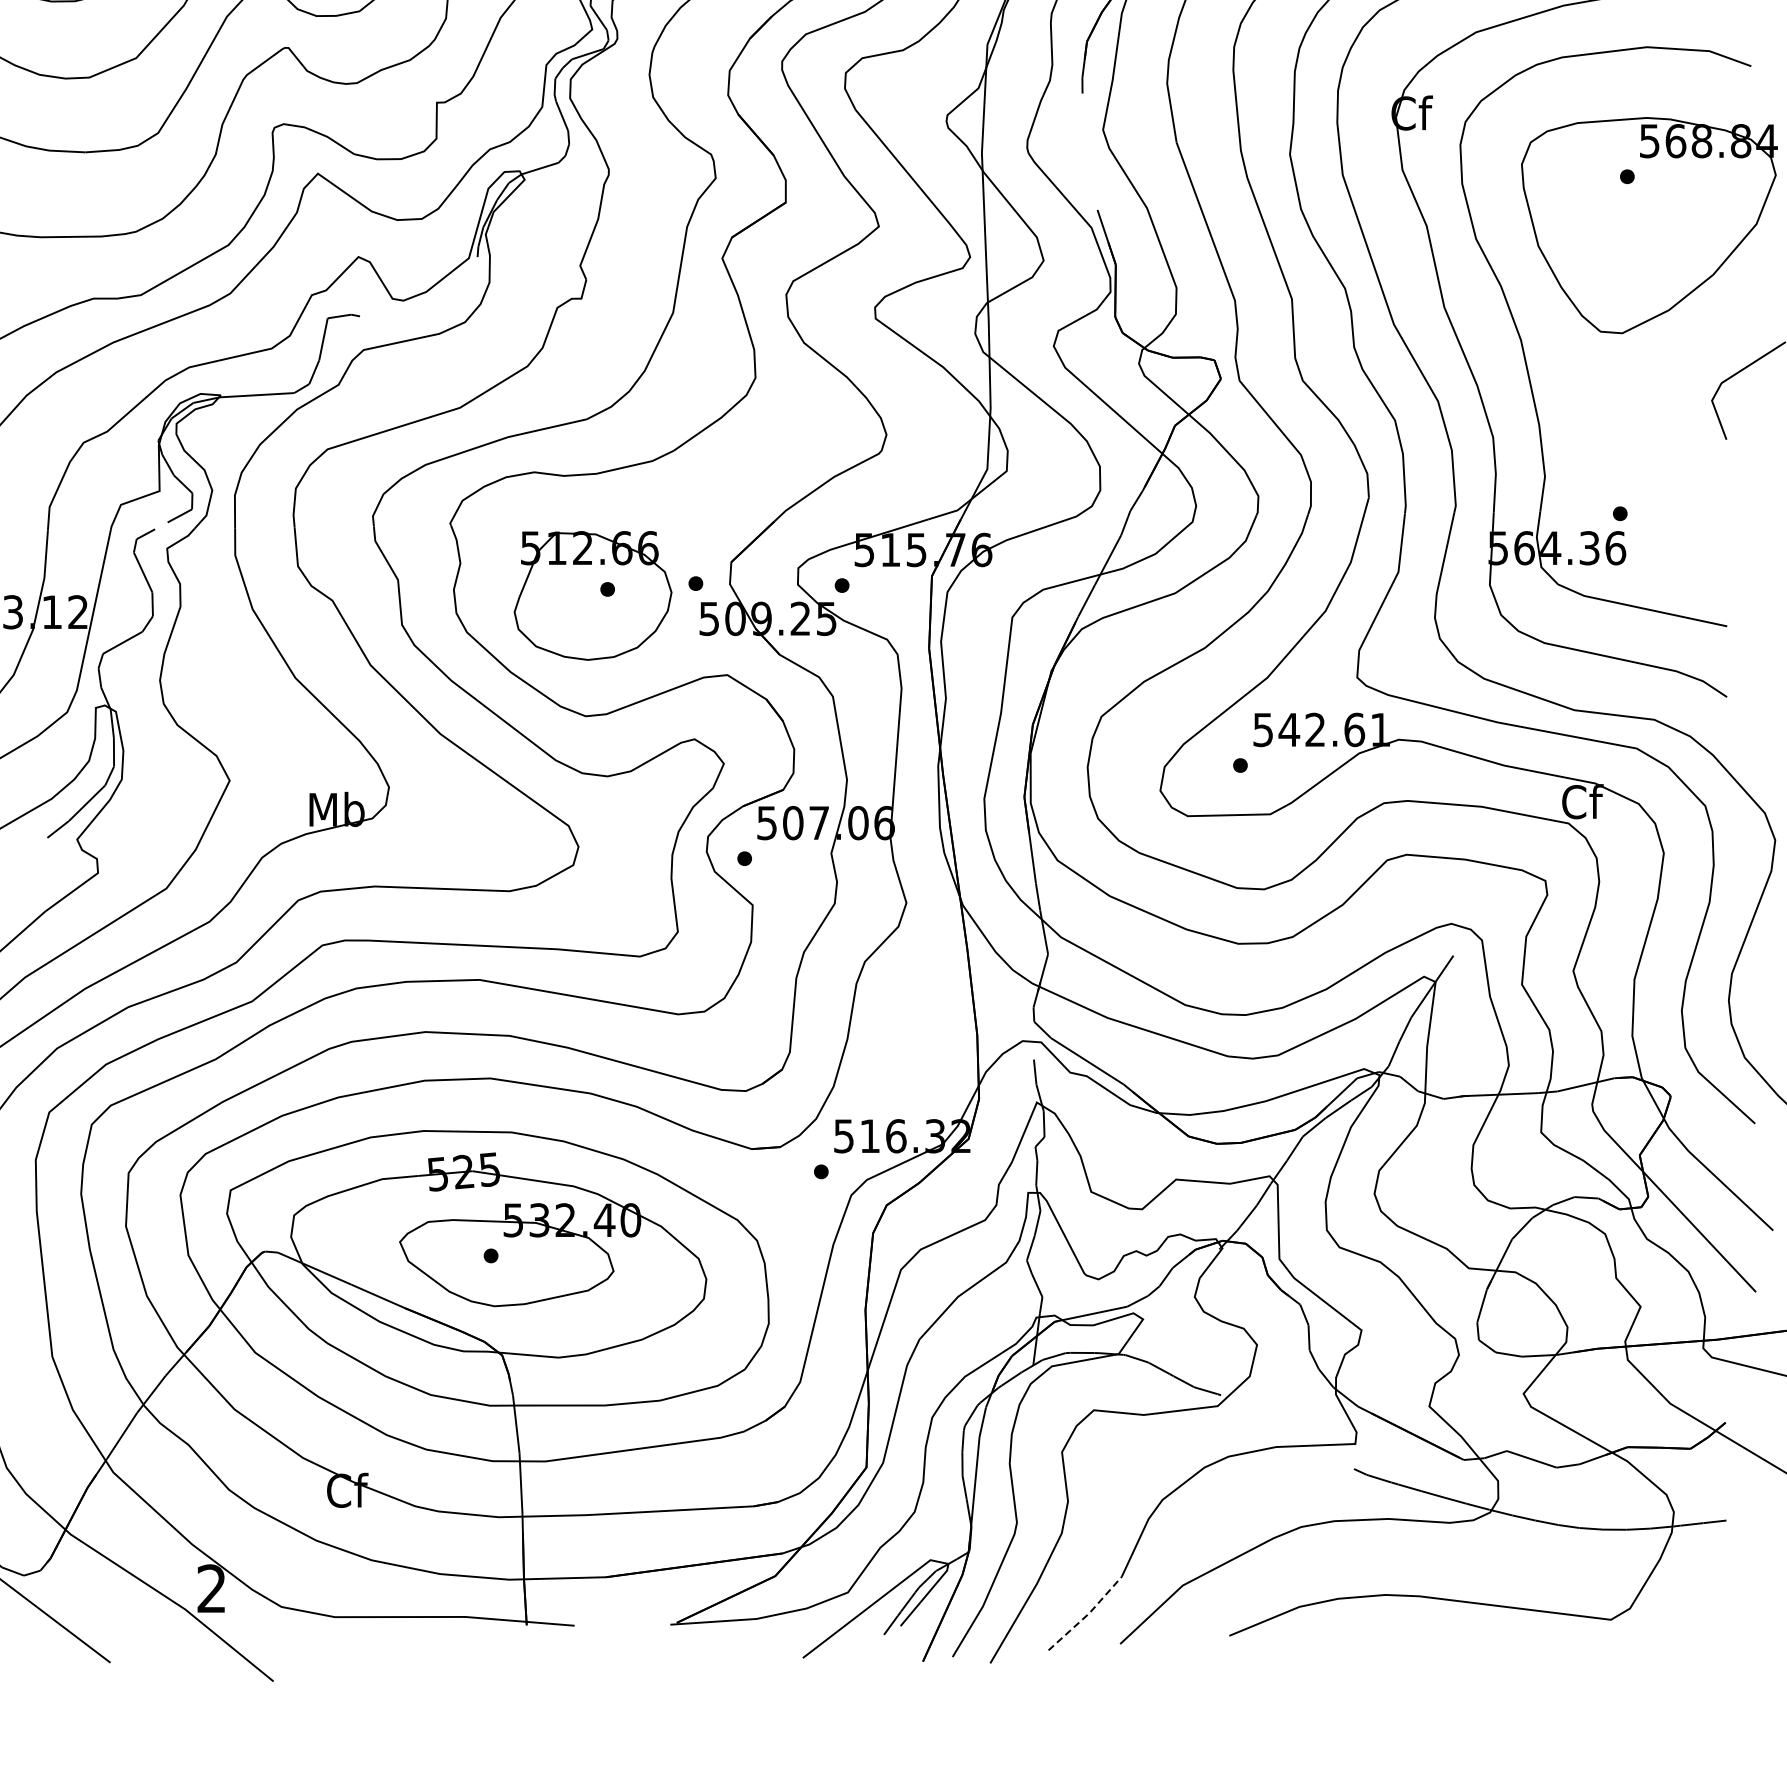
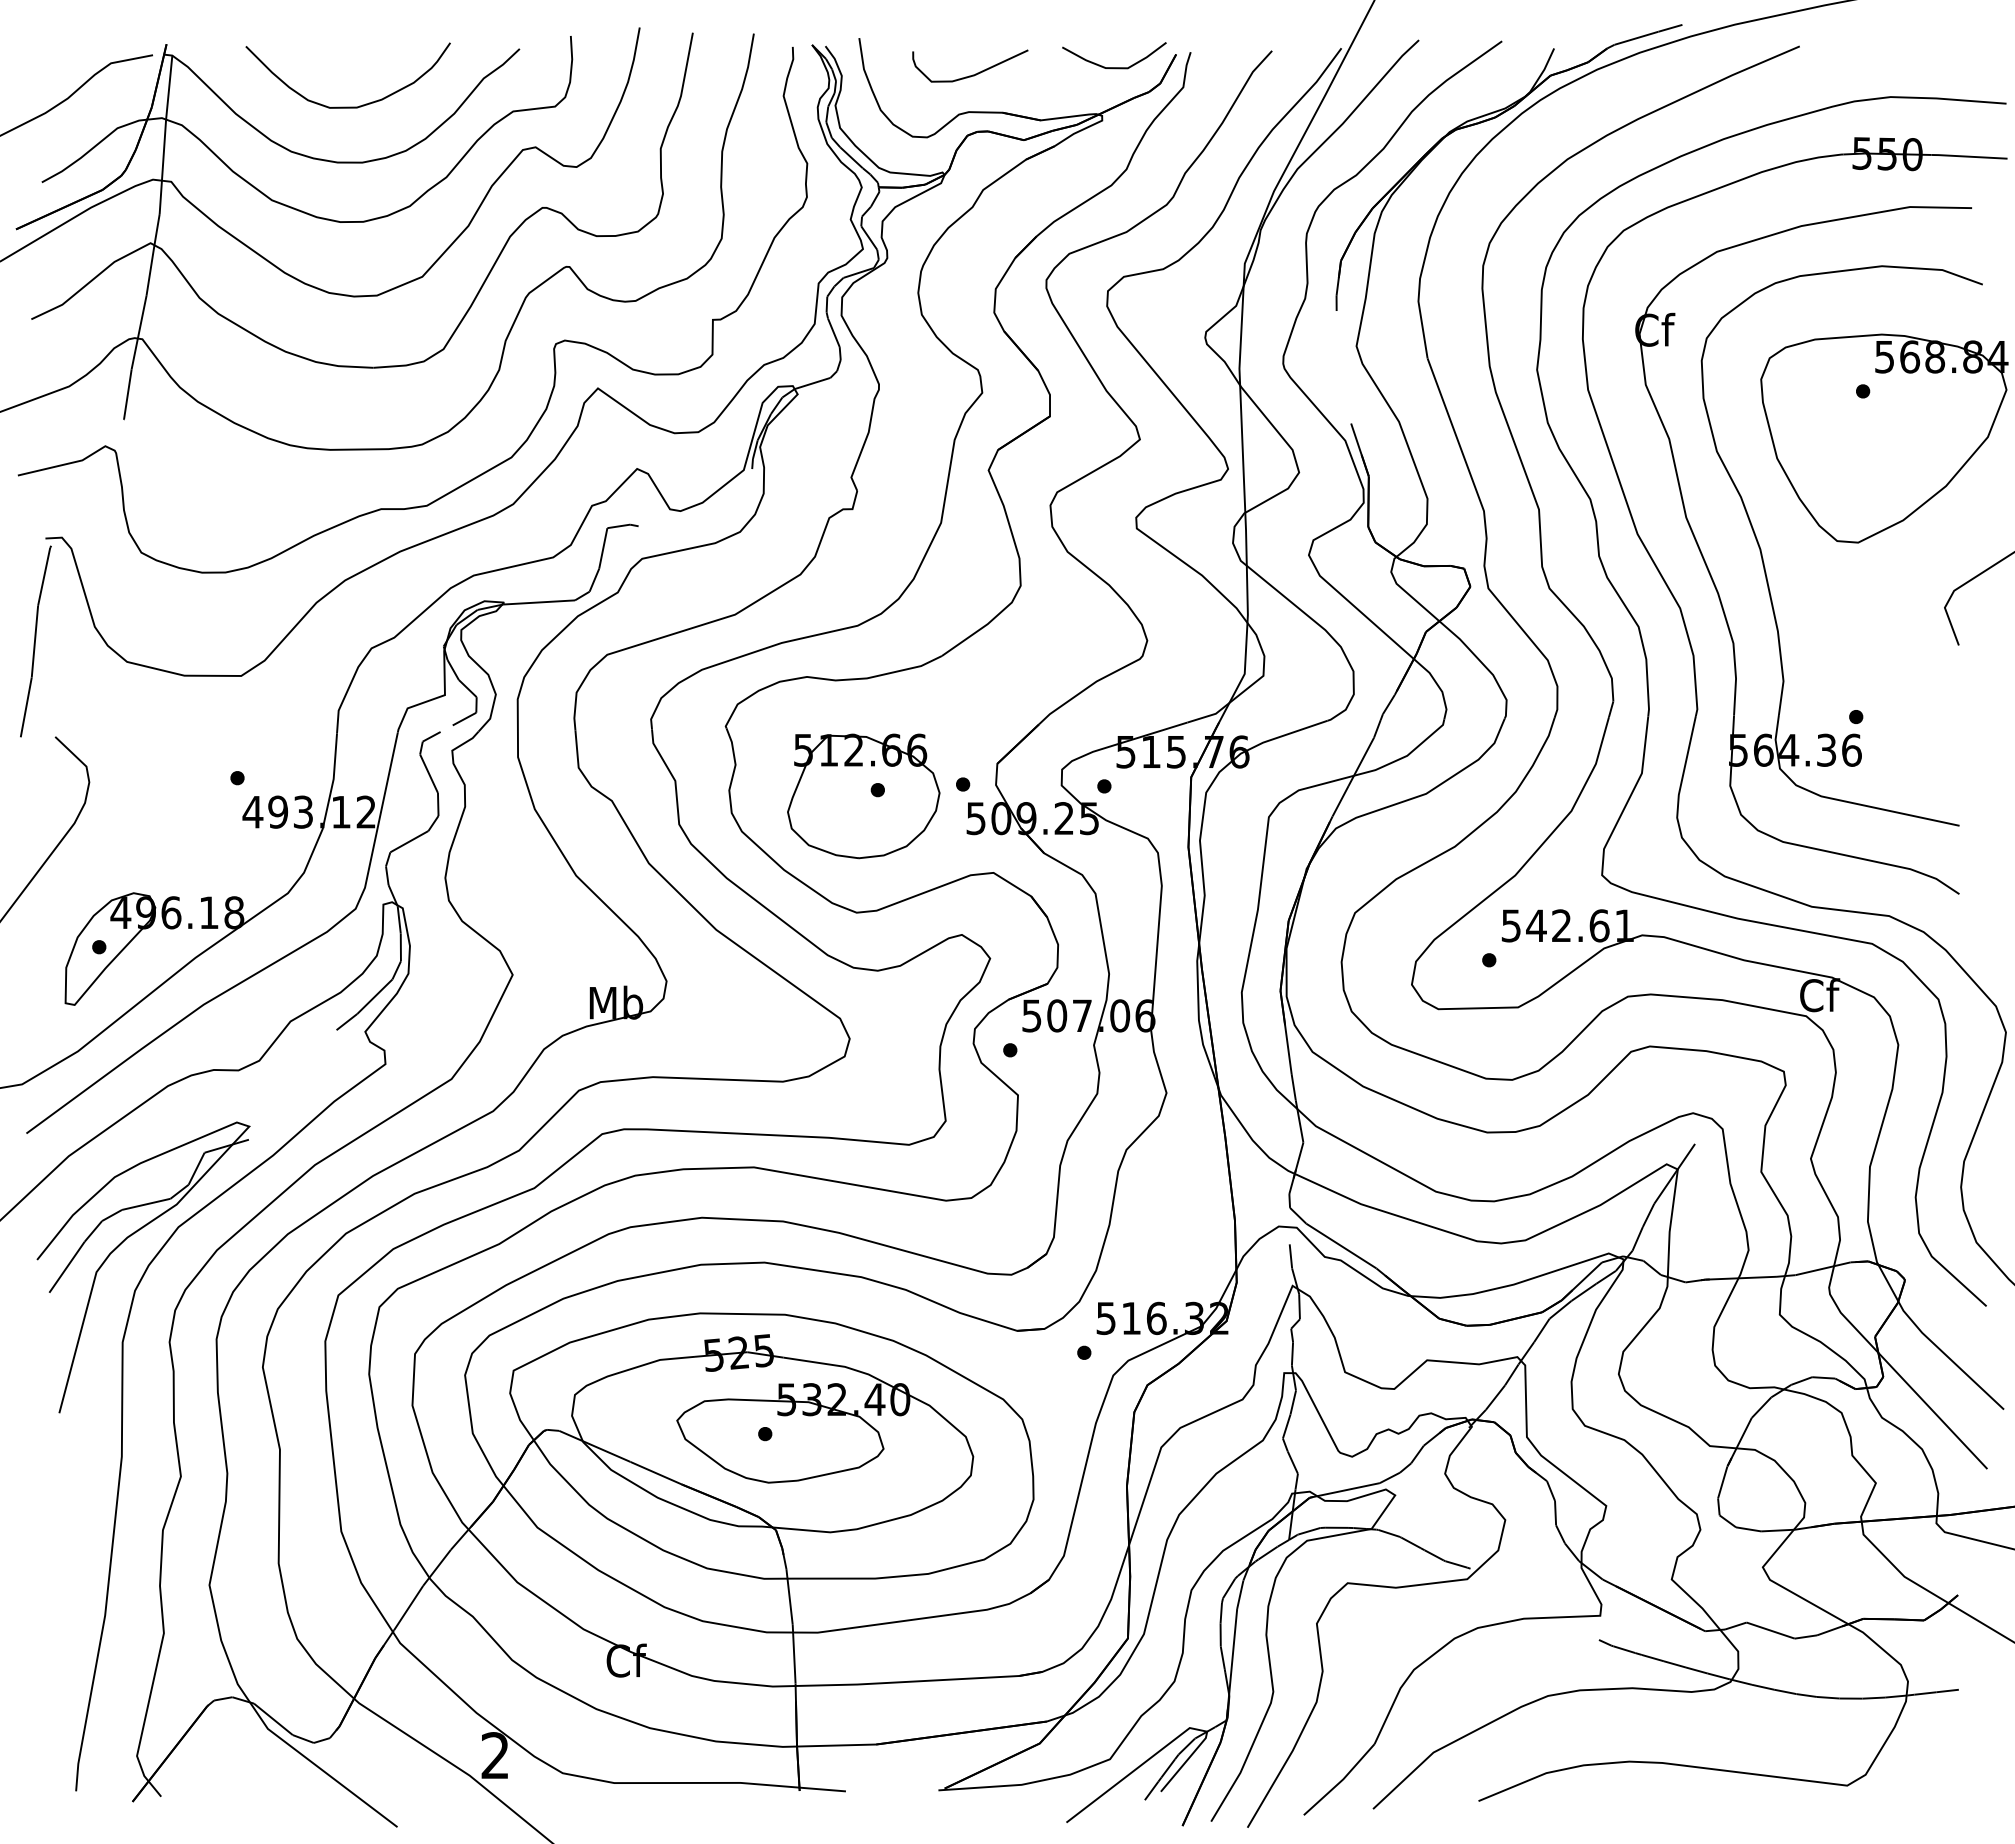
line: (1087, 1614) -> (1341, 1780), dashed -> solid

